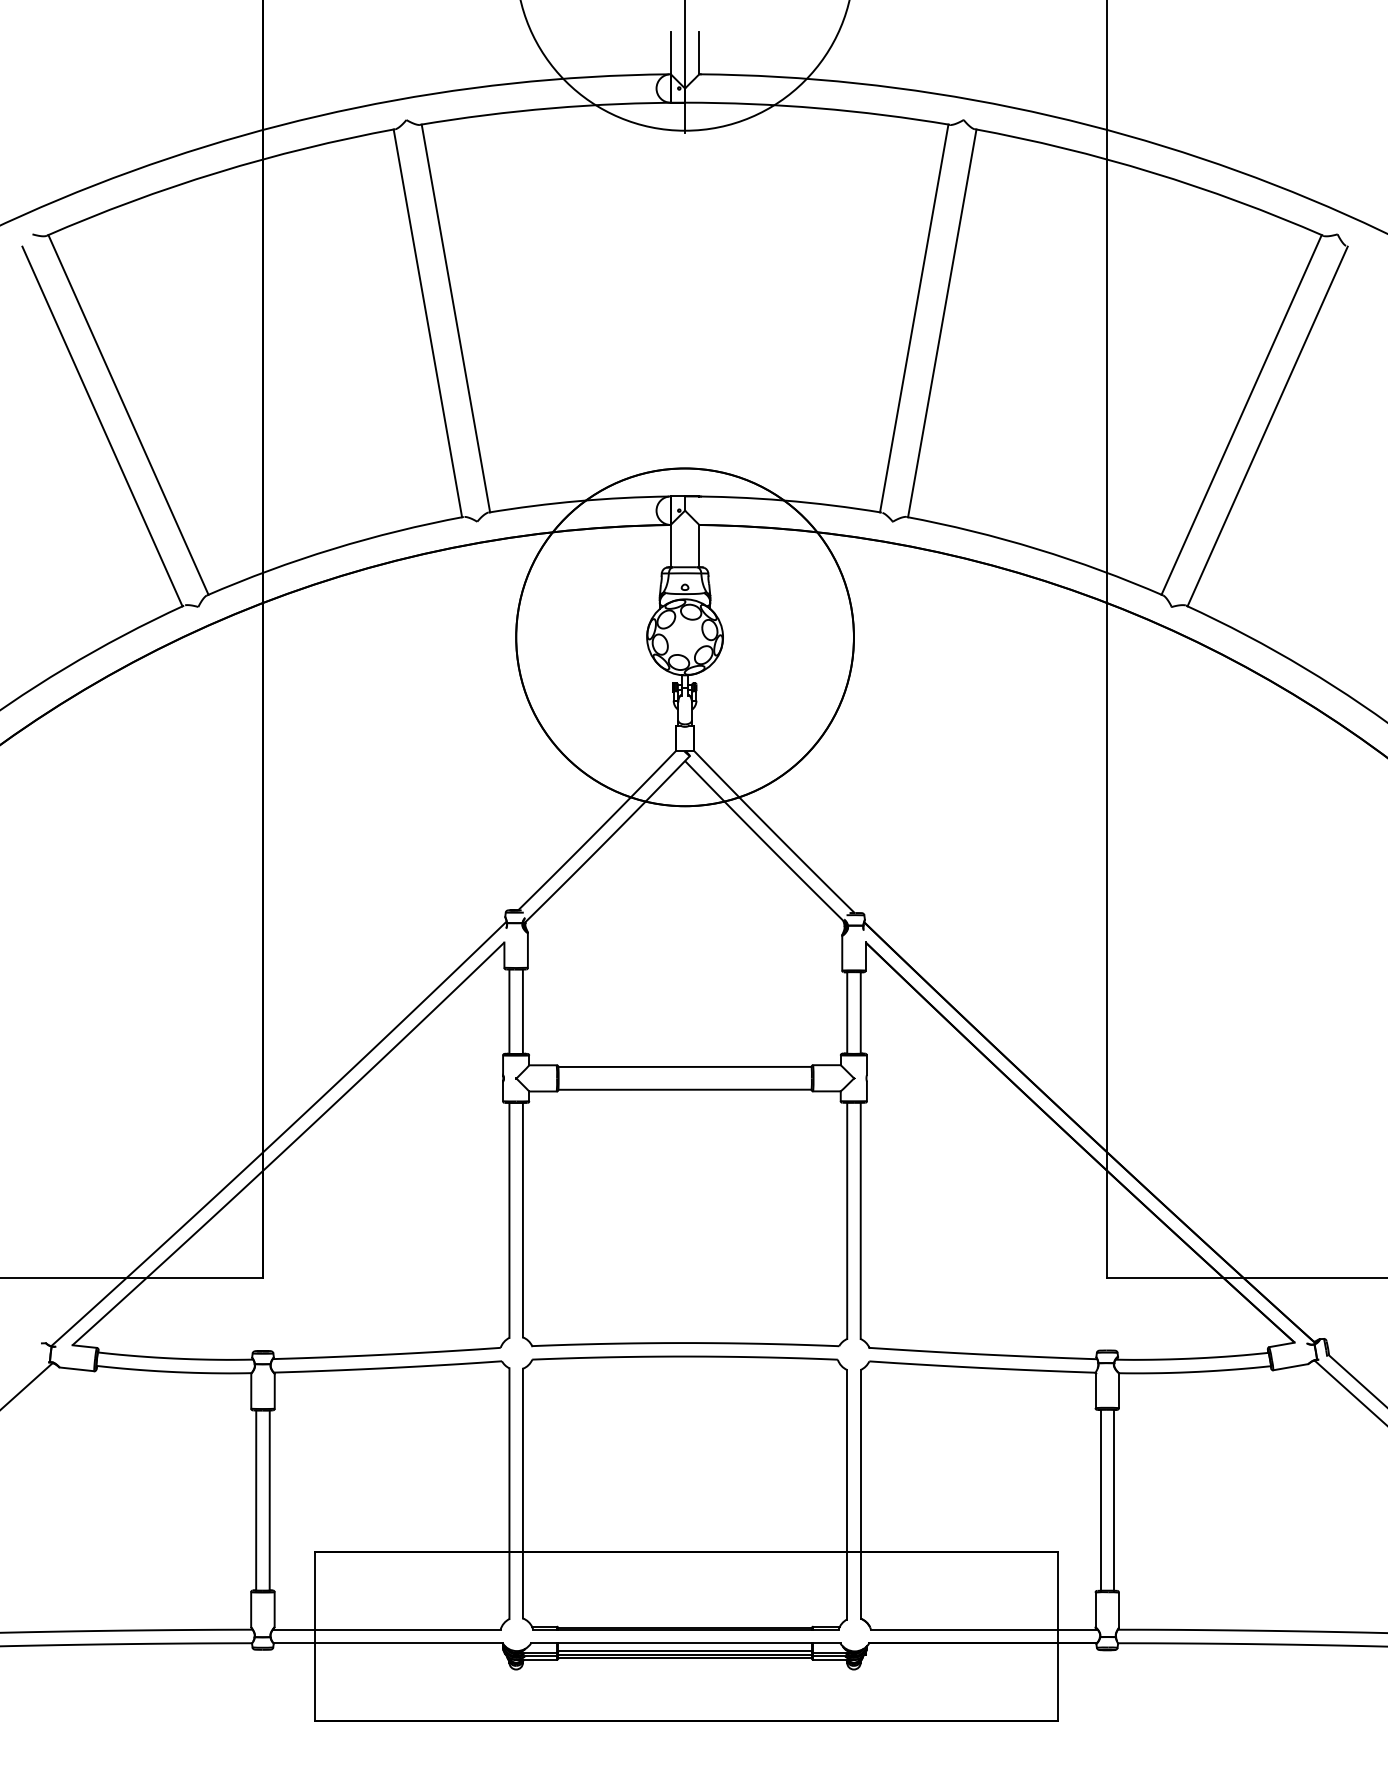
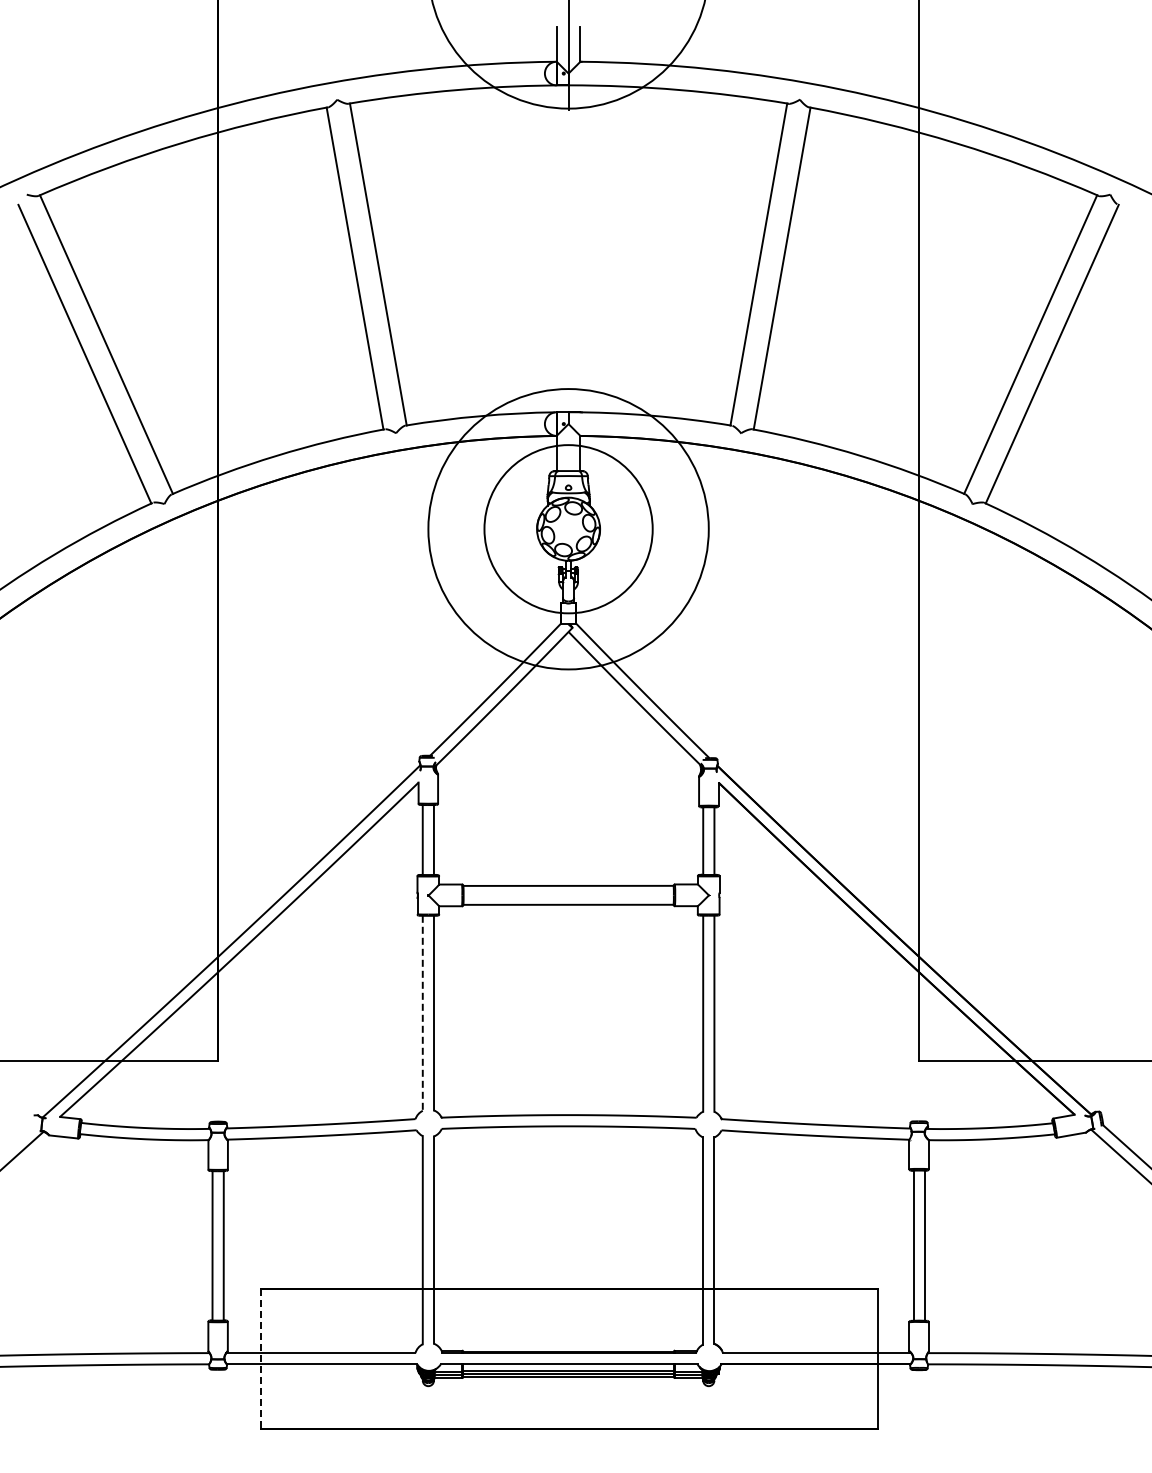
circle: (684, 637) -> (568, 529), size x0.6
line: (509, 1220) -> (422, 1013), solid -> dashed
line: (315, 1637) -> (261, 1359), solid -> dashed

